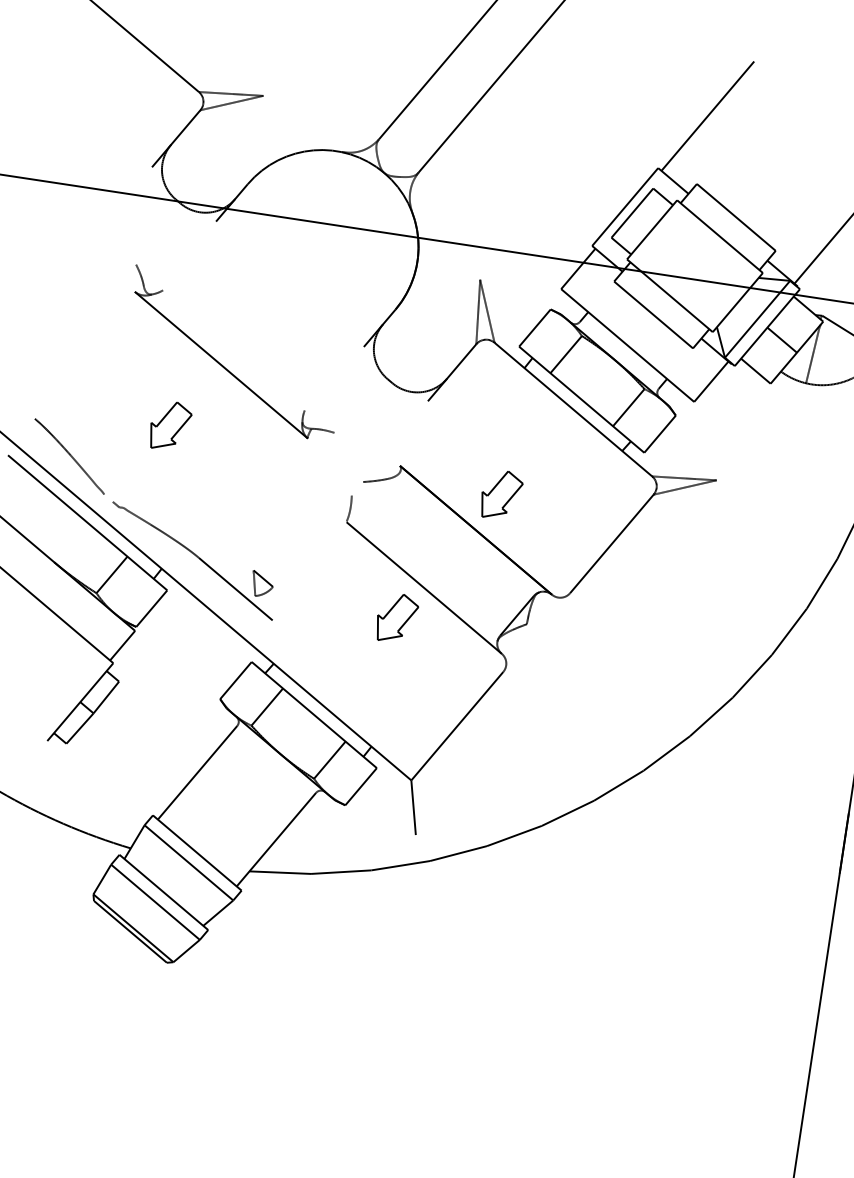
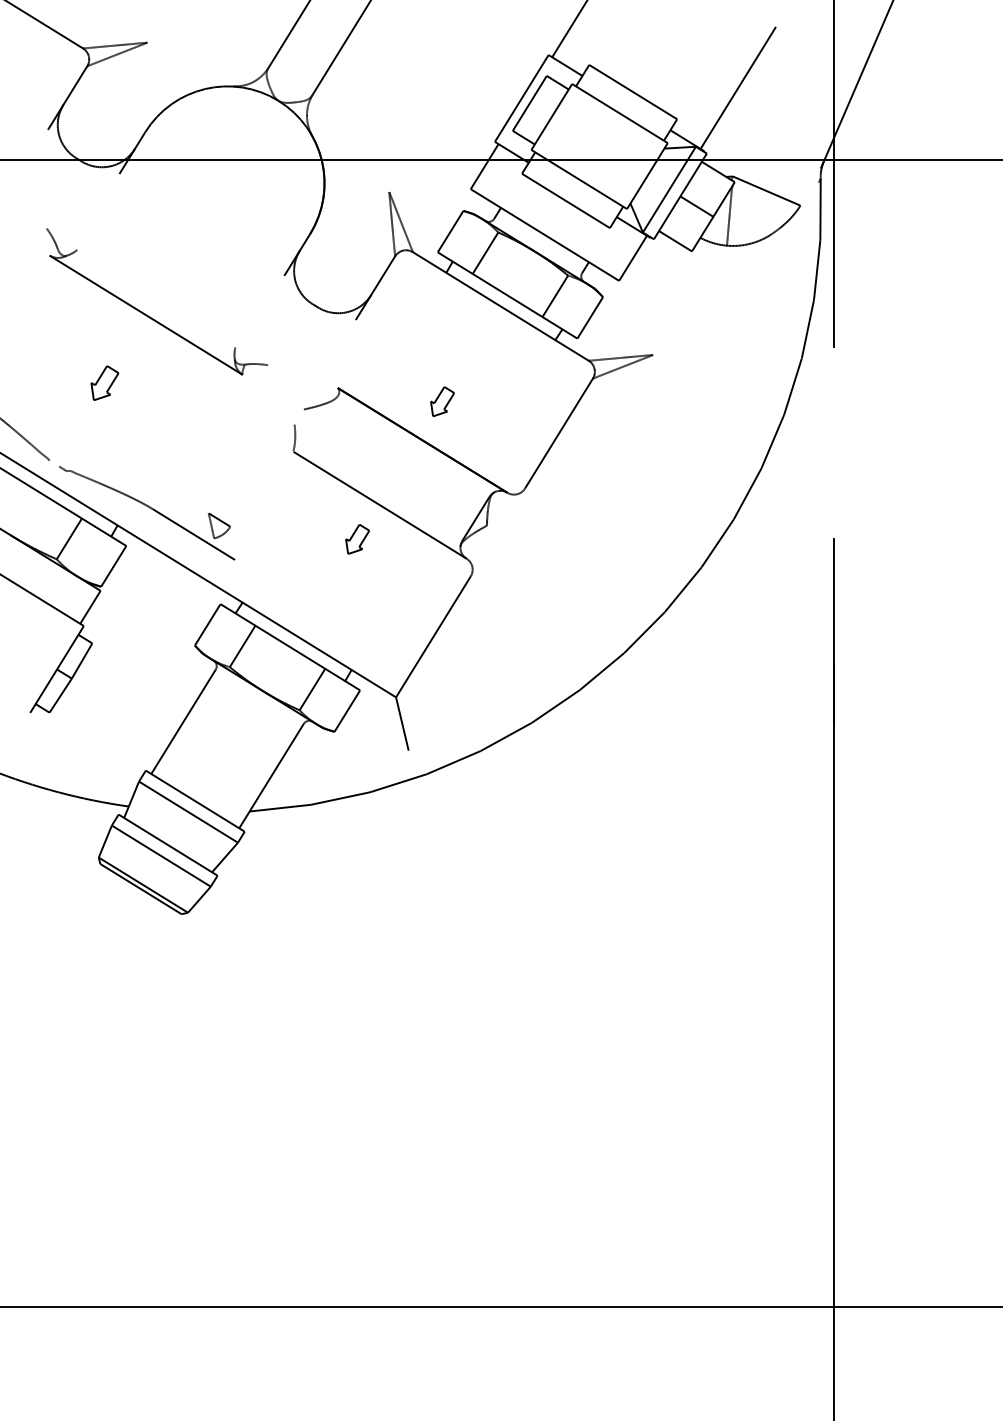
part: (169, 426) -> (104, 383), size x0.7
part: (501, 494) -> (442, 401), size x0.6
part: (396, 618) -> (357, 539), size x0.6

